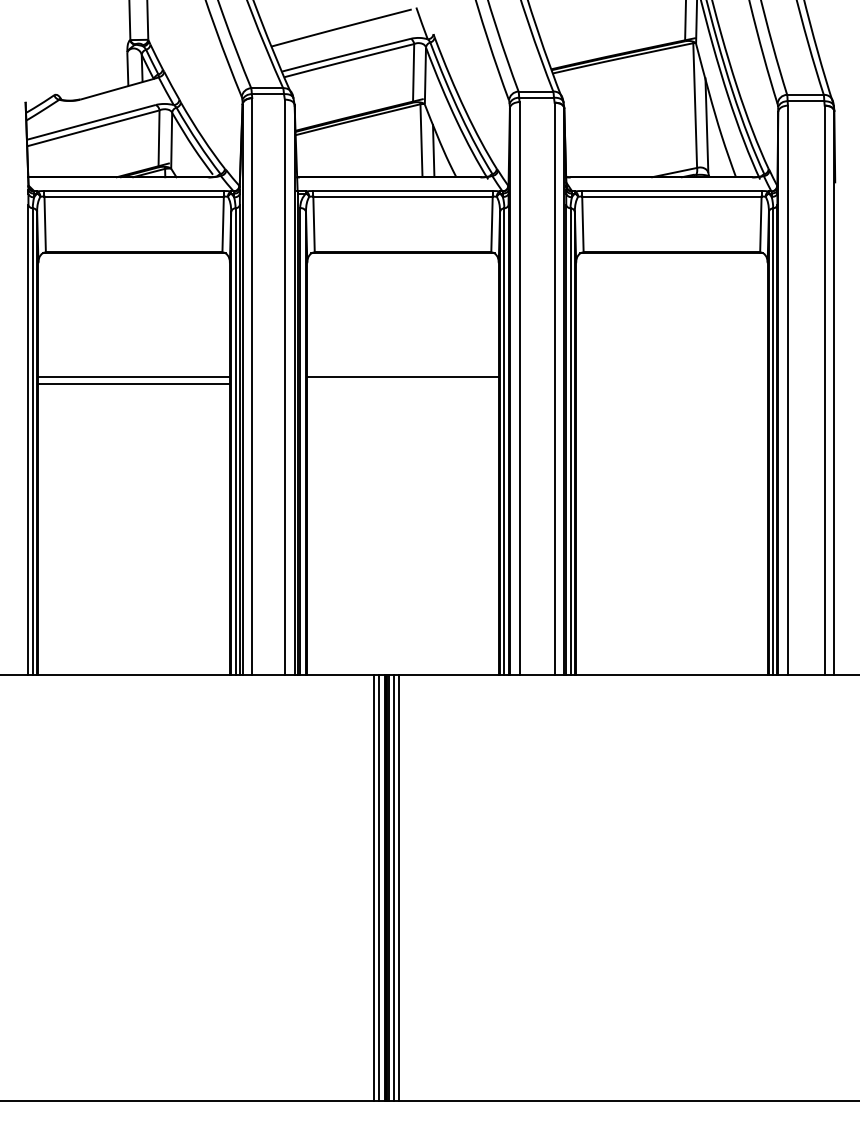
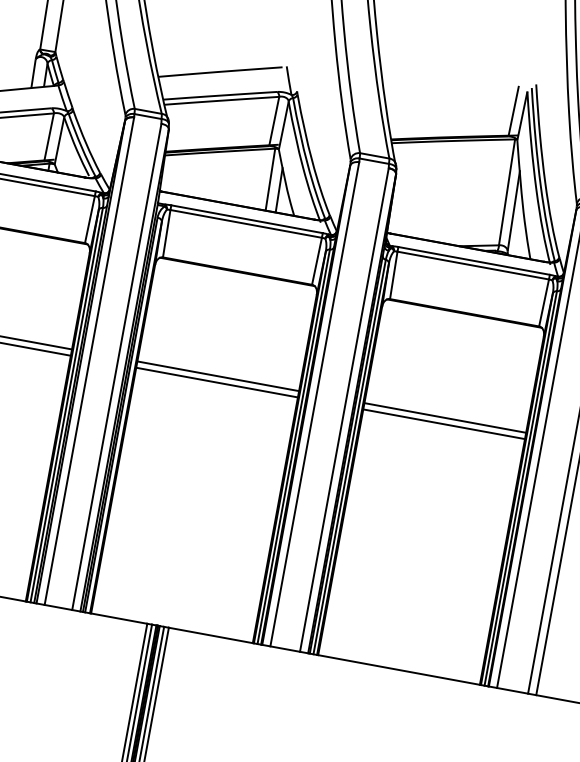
line: (671, 376) -> (445, 417), added
line: (402, 384) -> (216, 382), added
line: (671, 384) -> (443, 424), added

